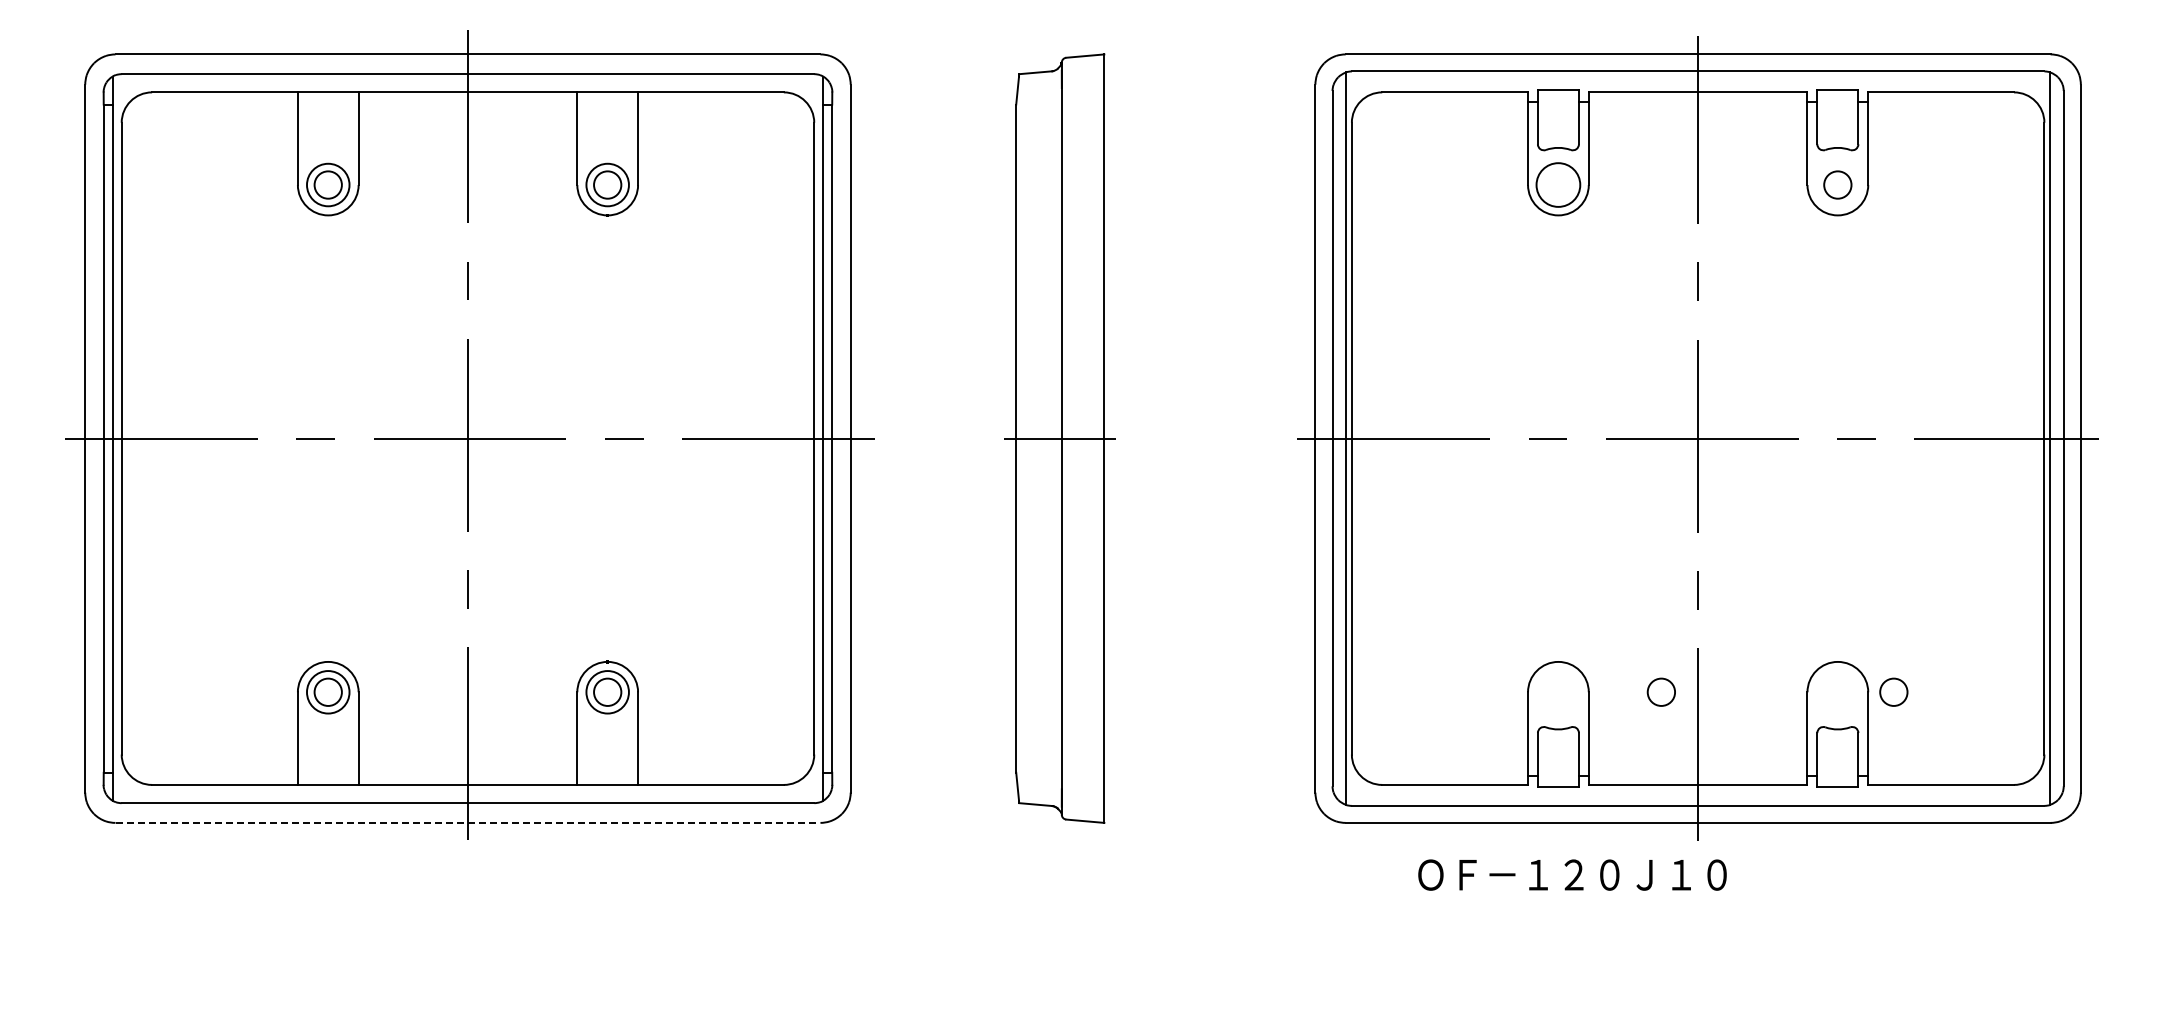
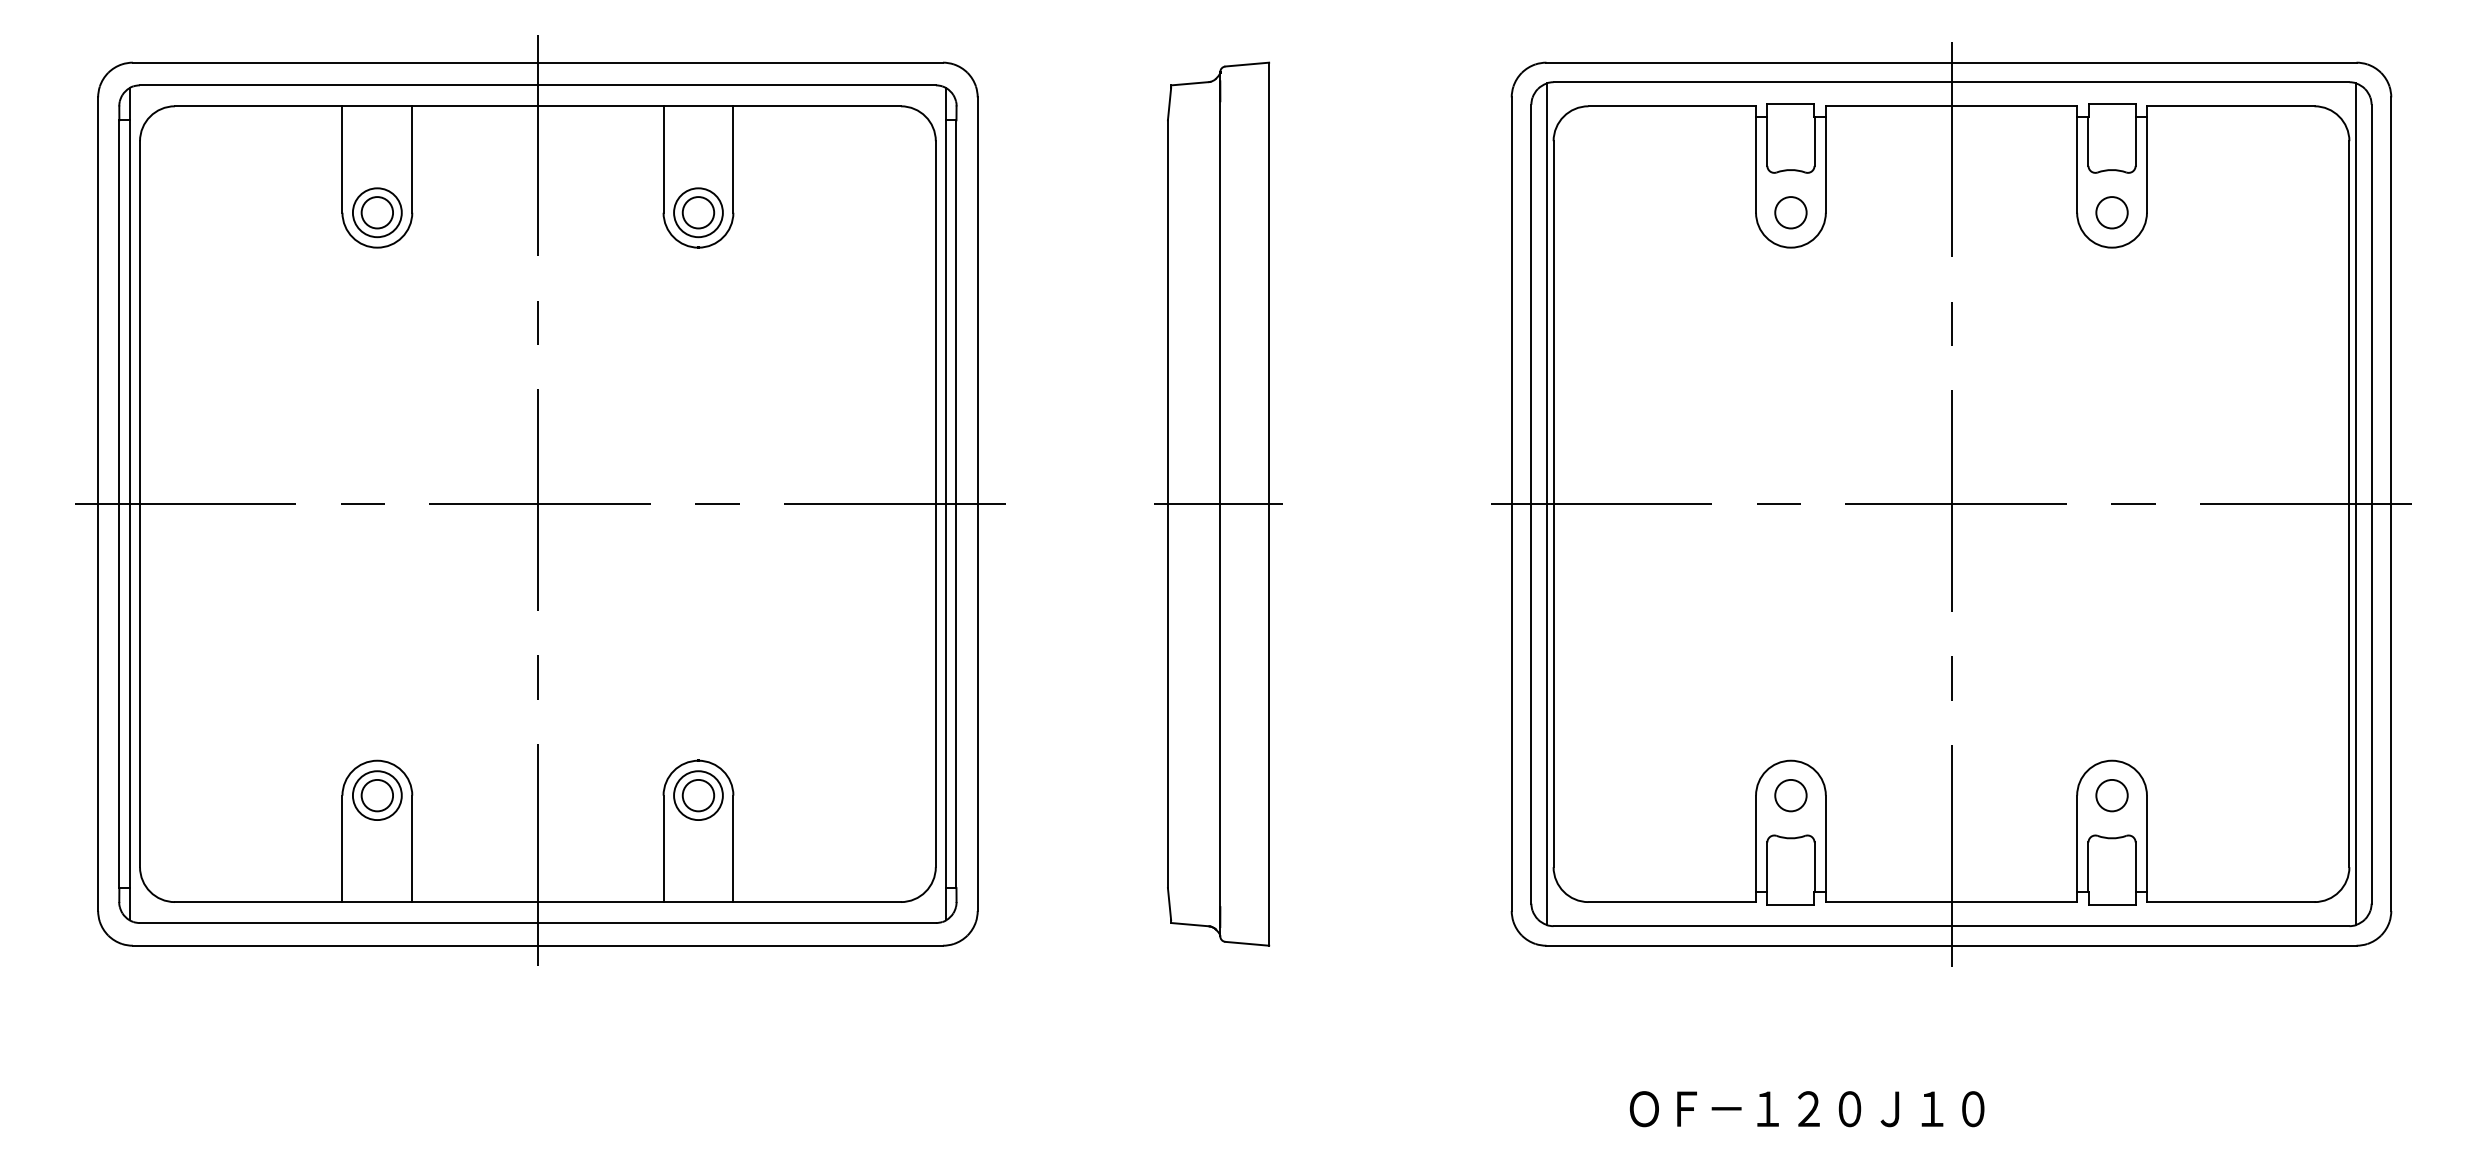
circle: (1558, 184) -> (1791, 212), size x0.62
circle: (1660, 691) -> (1789, 794), moved
circle: (1893, 691) -> (2111, 794), moved
line: (468, 822) -> (538, 945), dashed -> solid
text: (1572, 874) -> (1807, 1108), moved

